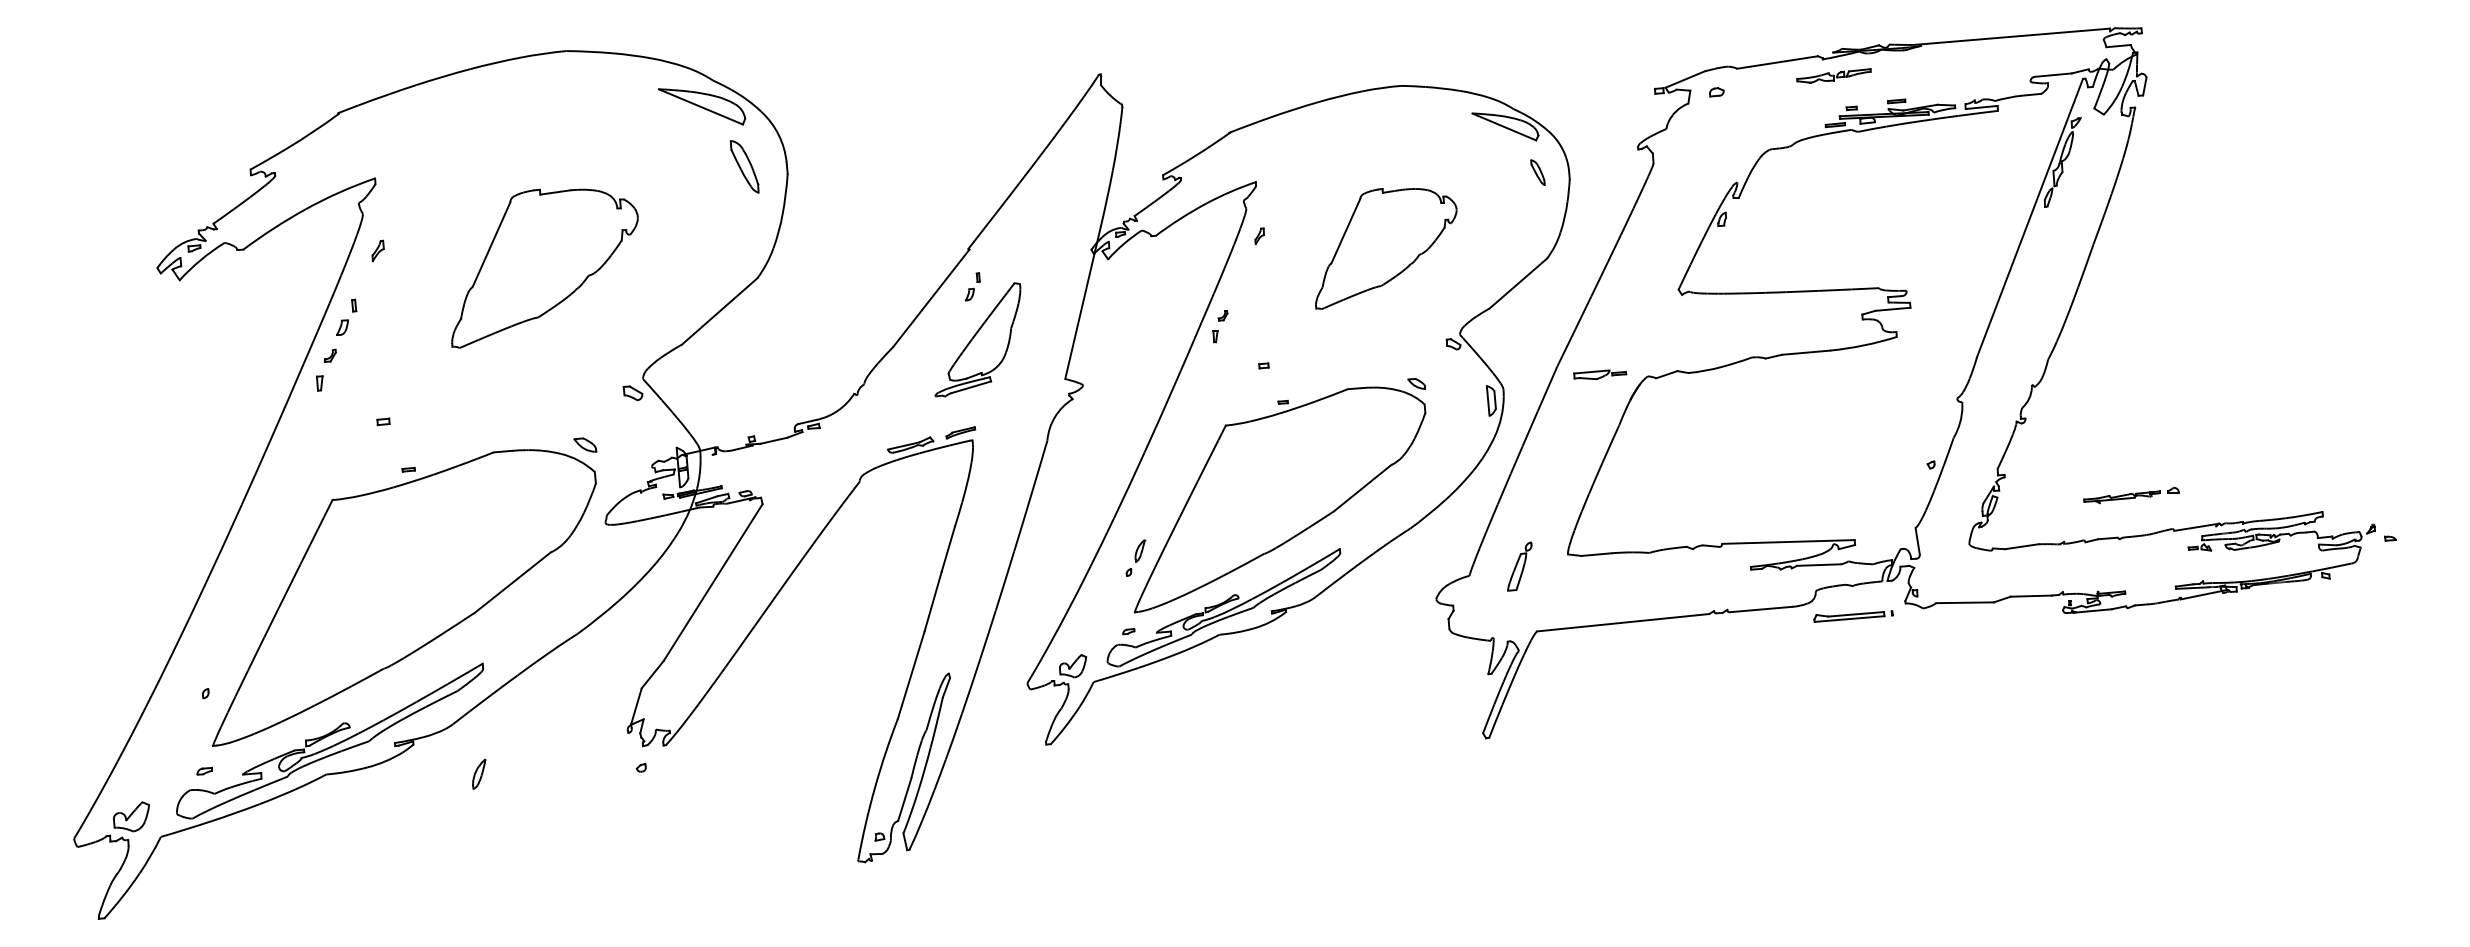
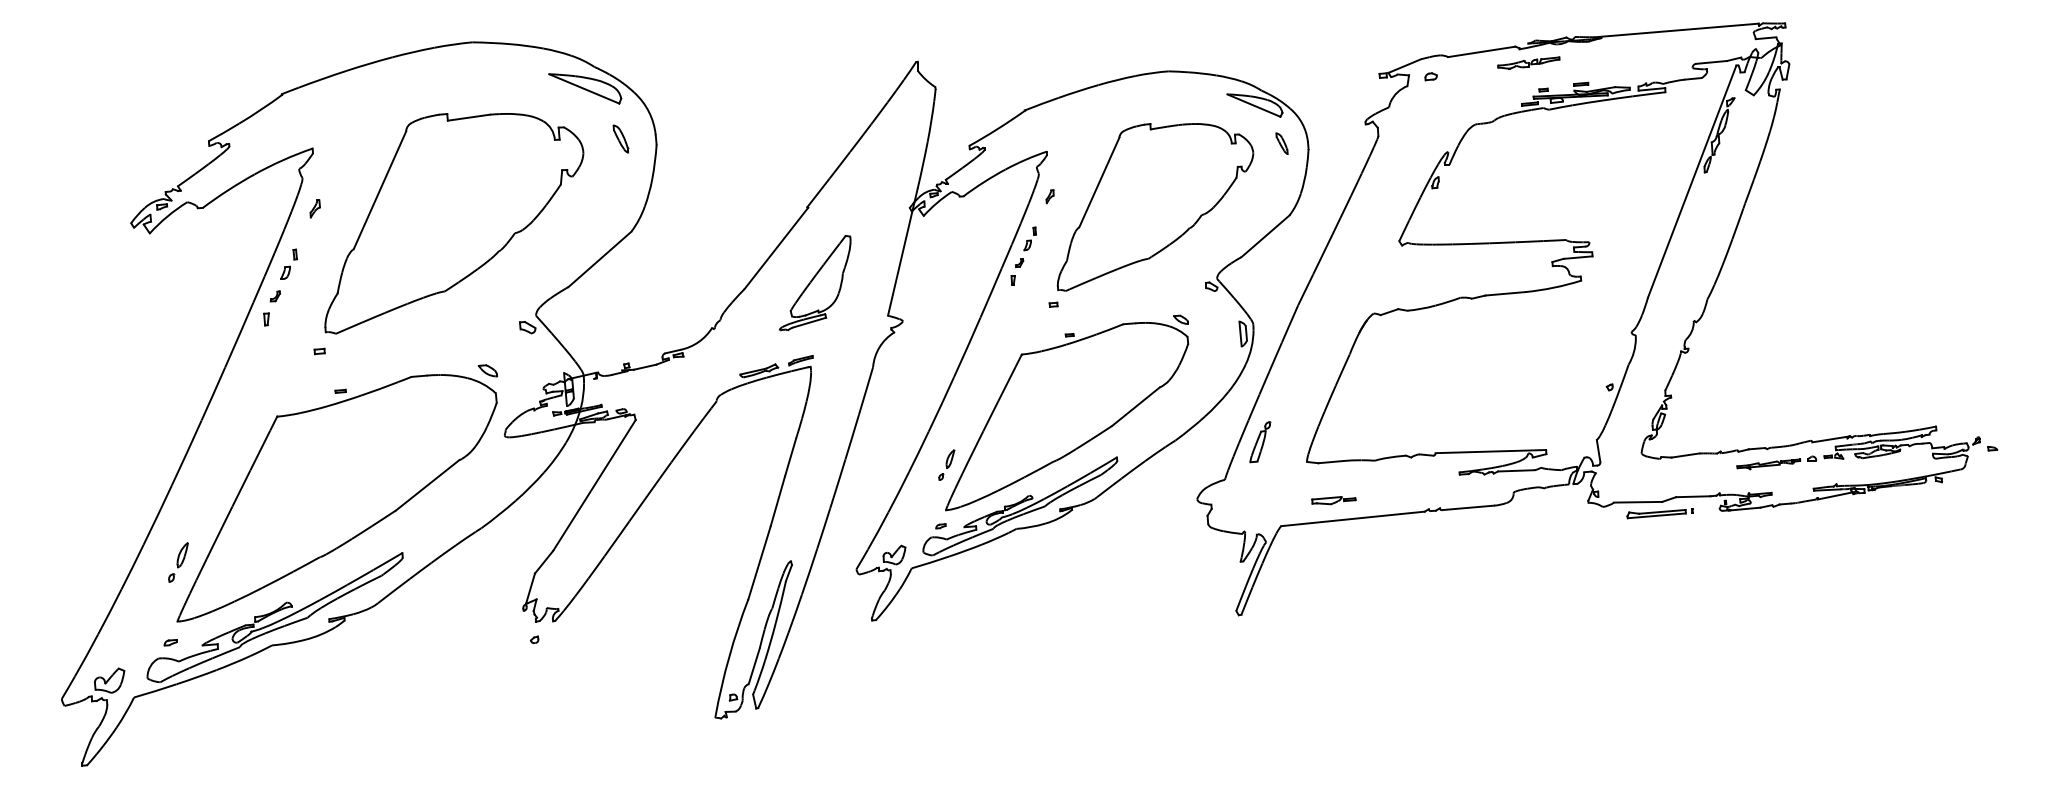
part: (744, 167) -> (620, 139), size x0.62
part: (1386, 248) -> (1155, 206), size x1.67
part: (544, 268) -> (453, 223), size x1.67
part: (972, 286) -> (1029, 238), moved
part: (1600, 374) -> (1334, 500), moved
part: (2131, 495) -> (1776, 462), moved
part: (1519, 566) -> (1259, 442), moved
part: (1853, 616) -> (1660, 513), moved
part: (479, 773) -> (182, 554), moved

